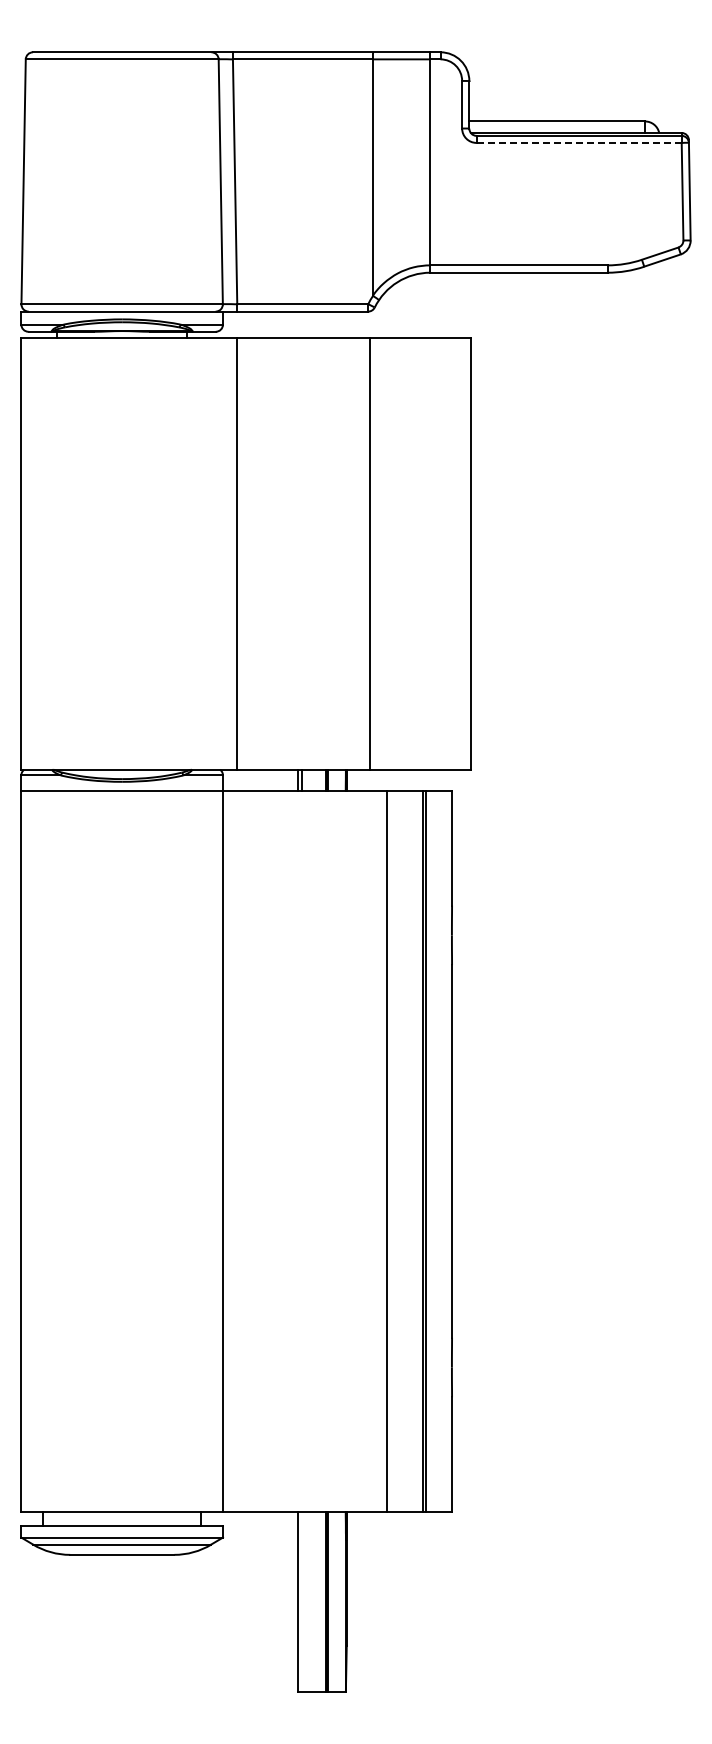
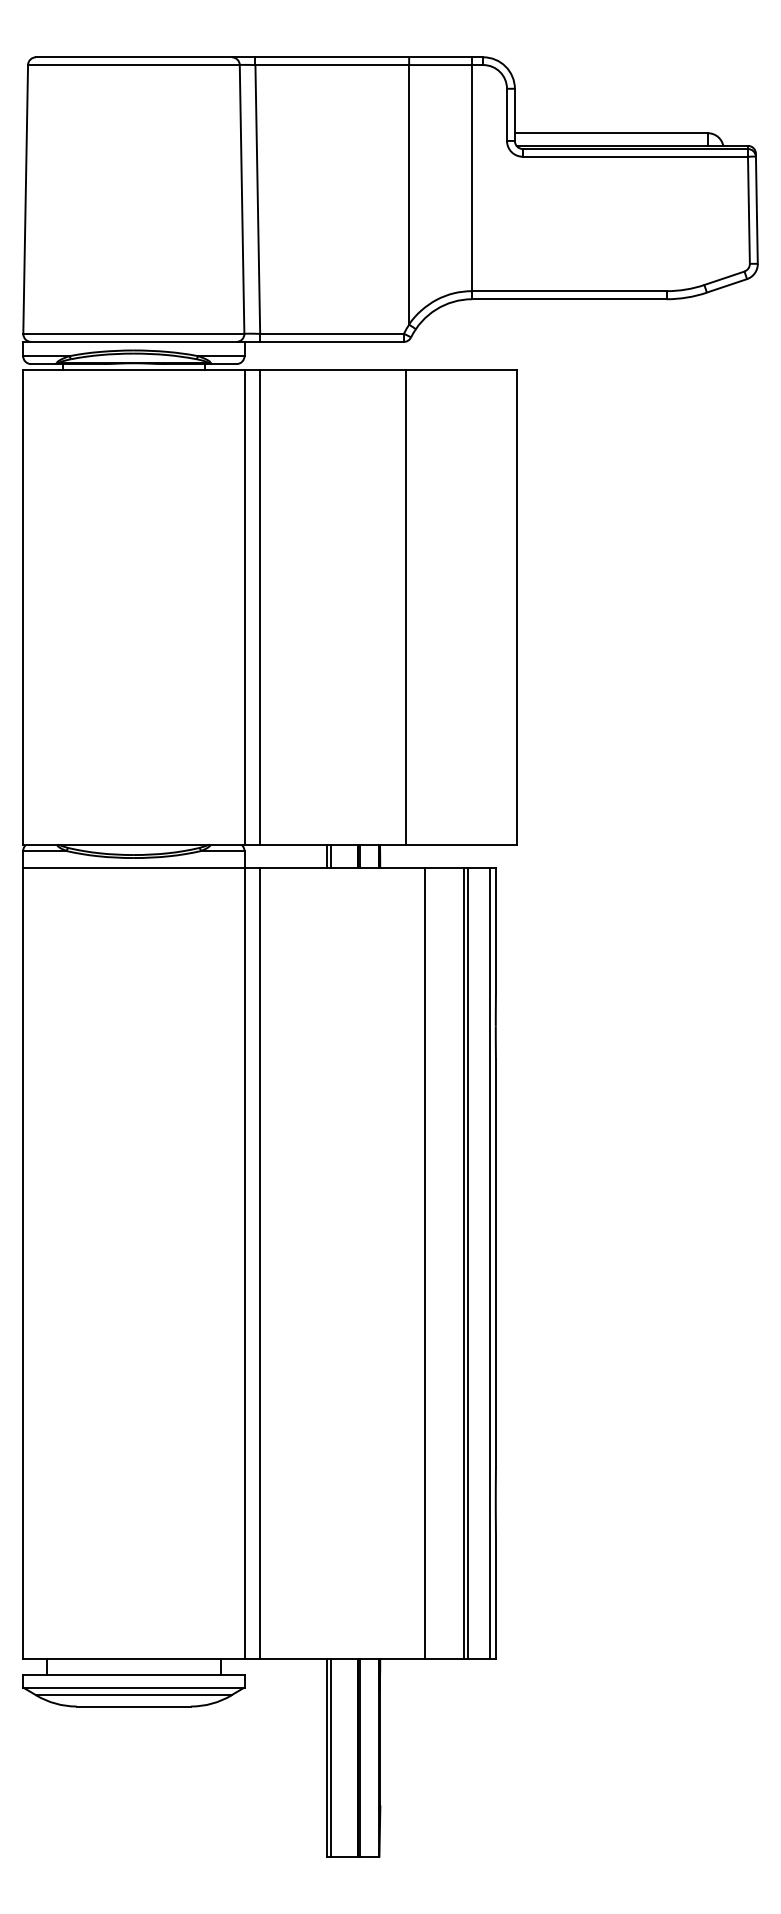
line: (579, 142) -> (635, 156), dashed -> solid
line: (223, 553) -> (245, 607), added
line: (237, 1151) -> (260, 1263), added
line: (446, 1151) -> (489, 1263), added
line: (301, 1601) -> (330, 1757), added

